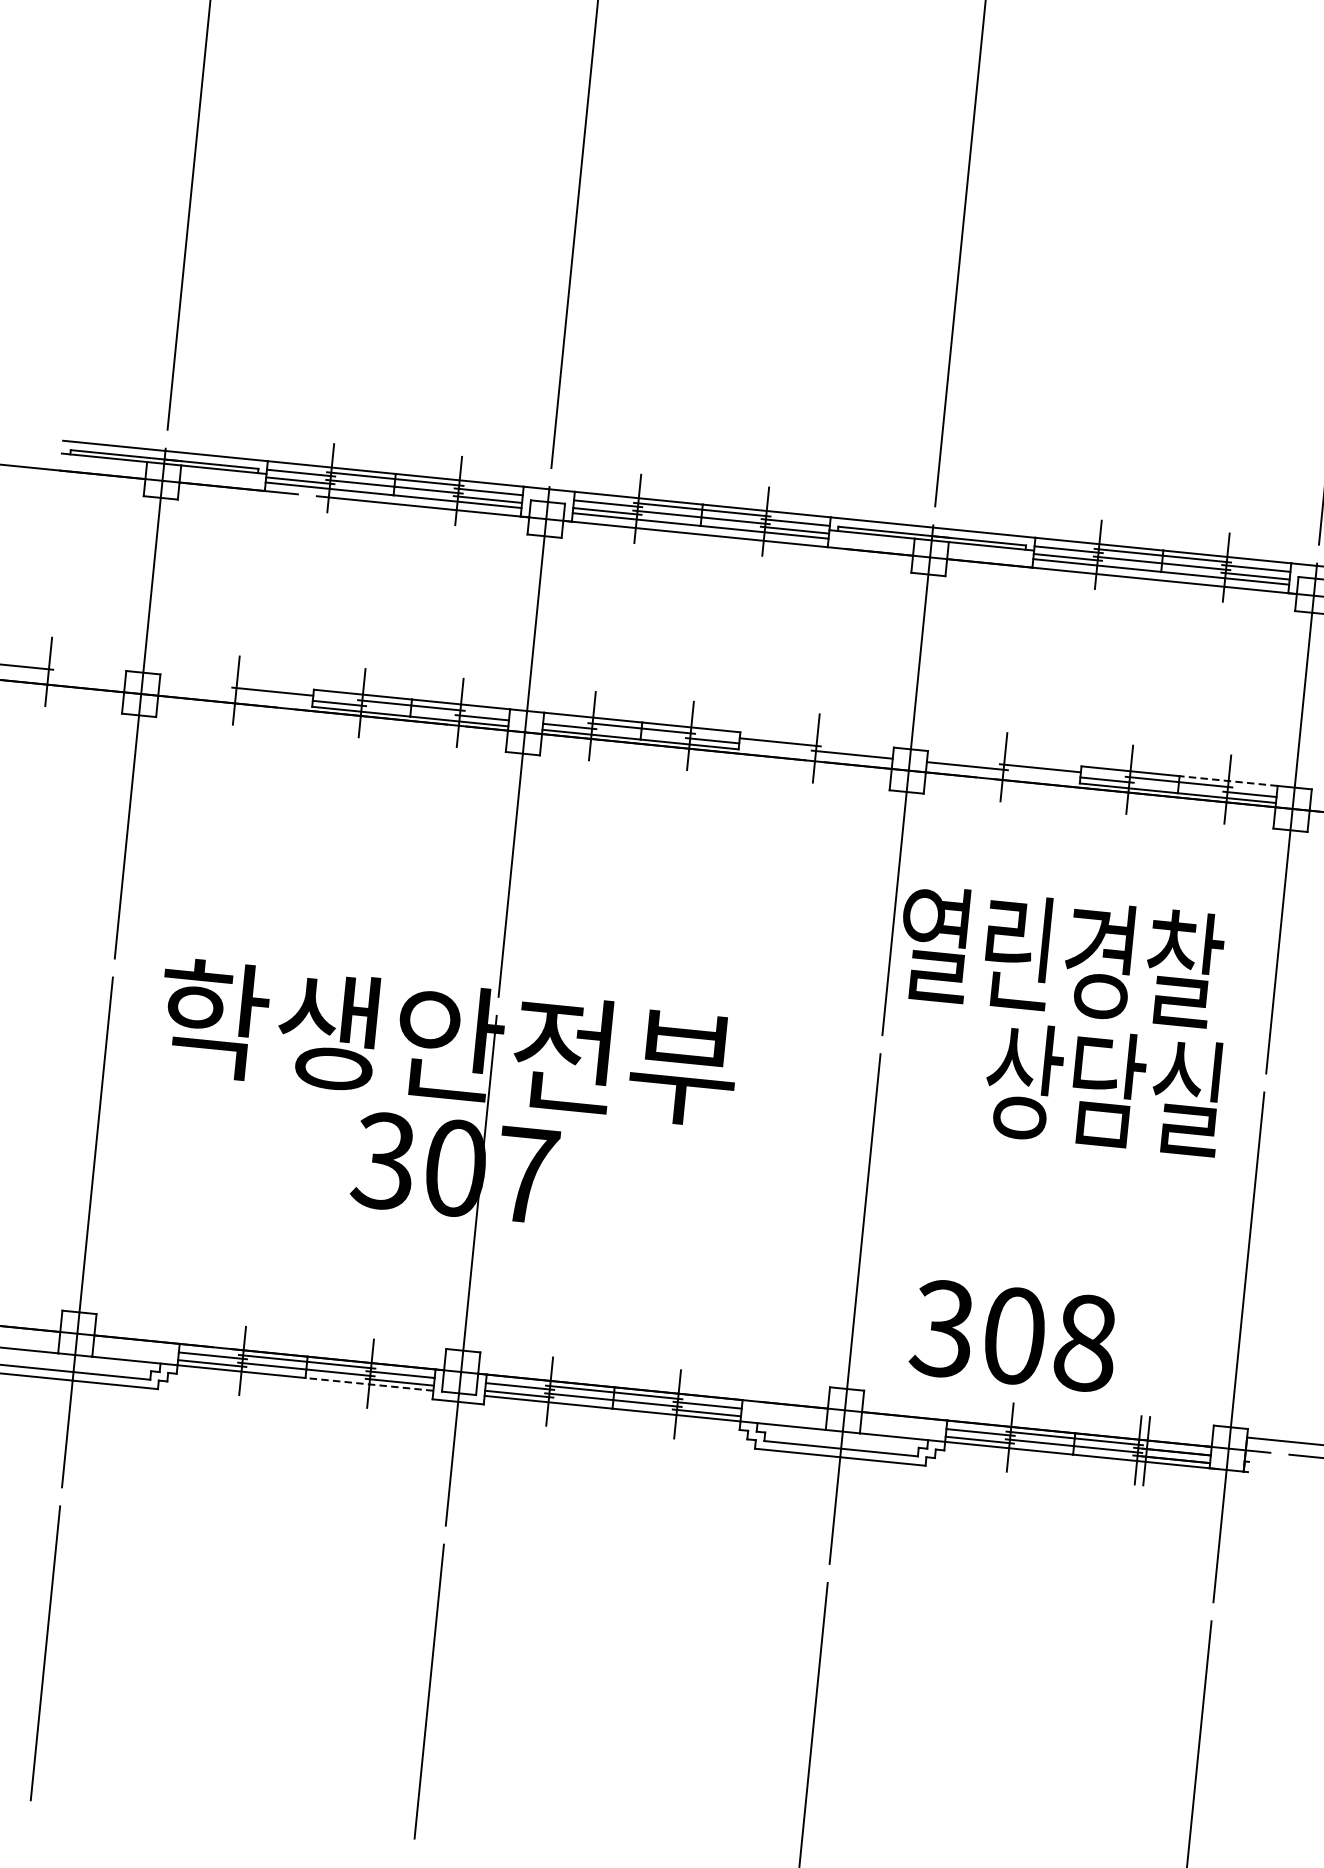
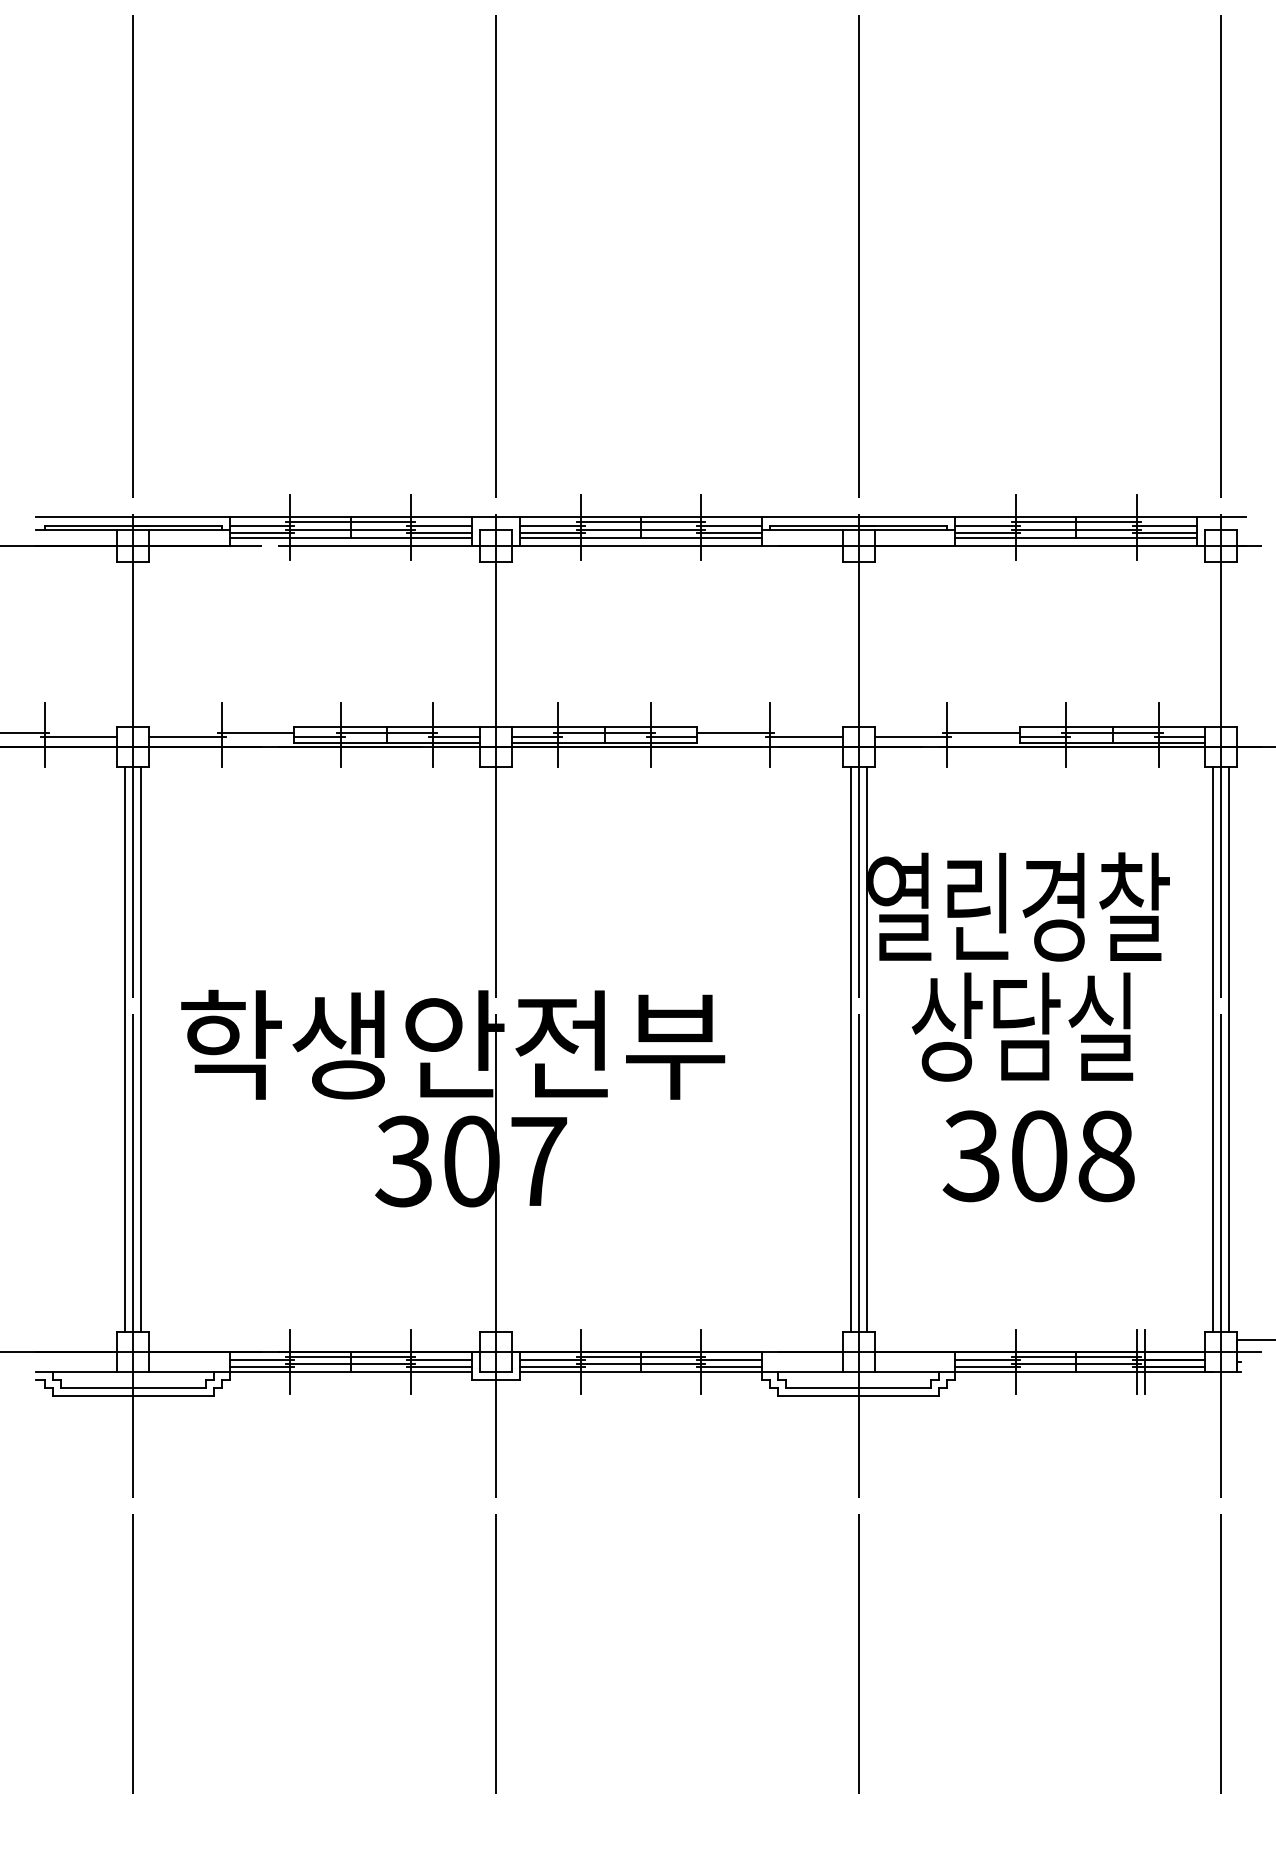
line: (84, 678) -> (78, 737), added
line: (199, 689) -> (187, 737), added
line: (1228, 781) -> (1158, 727), dashed -> solid
line: (101, 1013) -> (125, 1049), added
line: (118, 1014) -> (141, 1049), added
text: (1103, 1088) -> (1022, 1026), moved
line: (868, 1089) -> (850, 1049), added
line: (885, 1091) -> (866, 1049), added
line: (1252, 1128) -> (1213, 1049), added
line: (1269, 1129) -> (1229, 1049), added
text: (1013, 1336) -> (1038, 1156), moved
line: (368, 1383) -> (410, 1371), dashed -> solid

